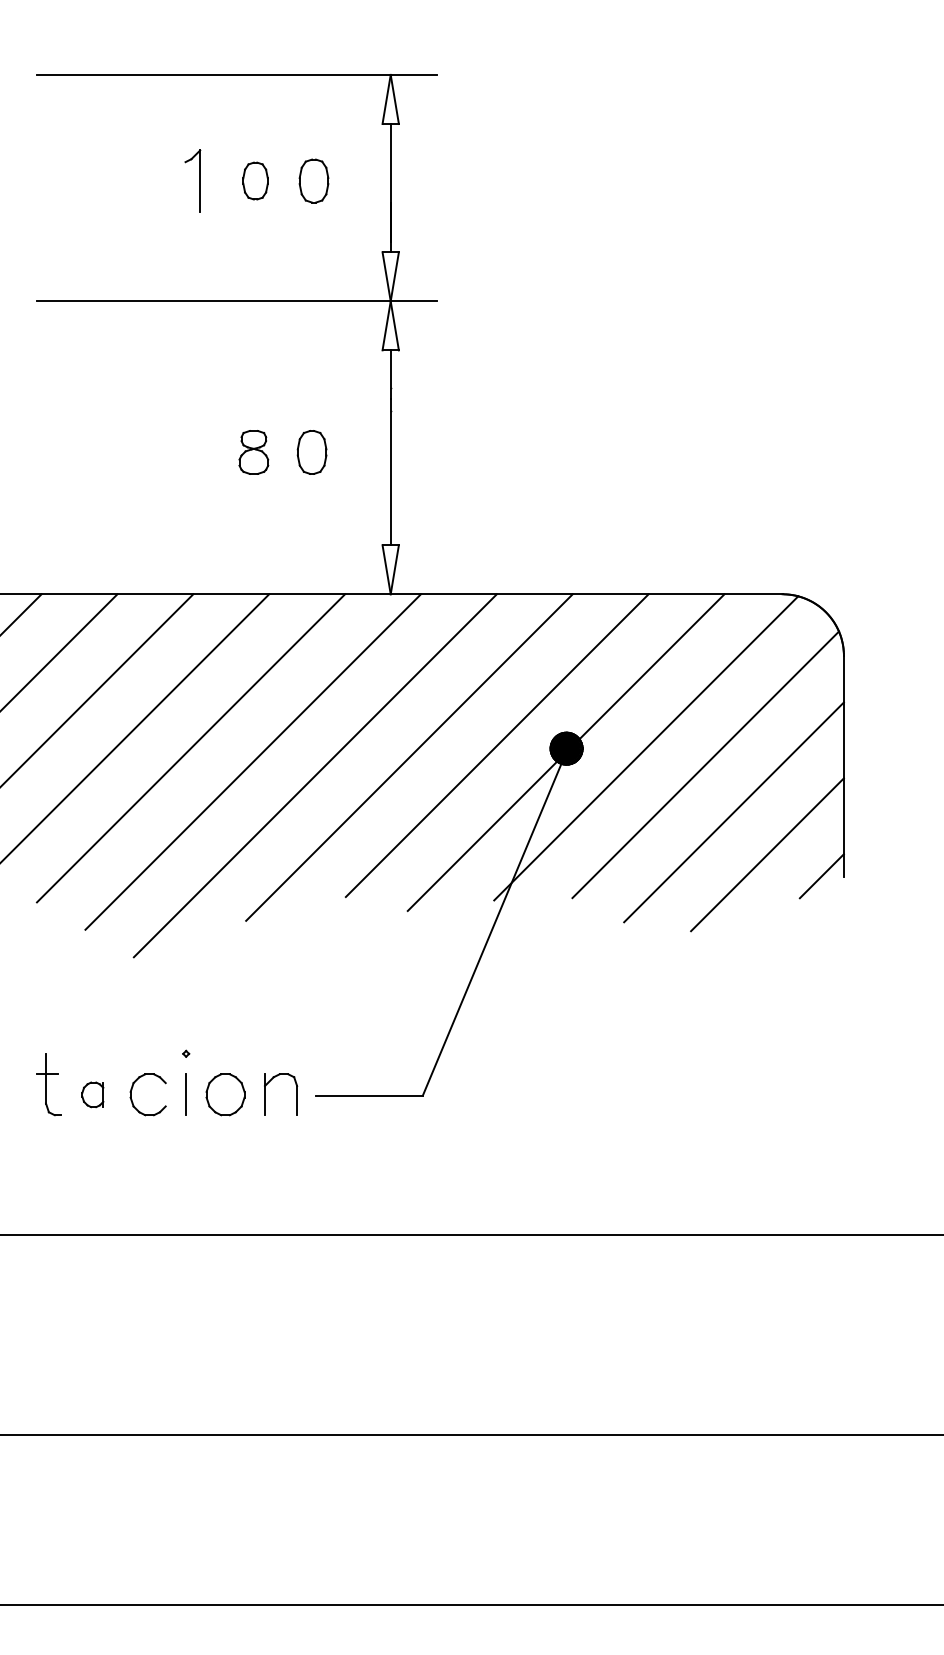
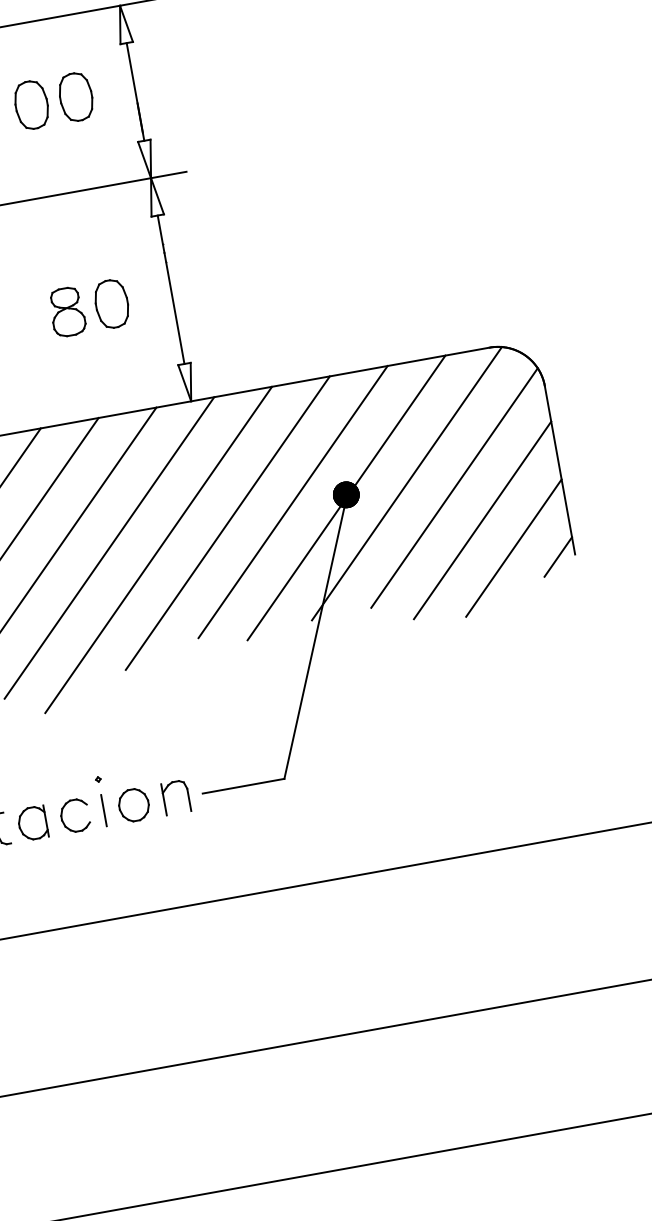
part: (255, 180) -> (31, 104), size x1.67
part: (313, 180) -> (75, 96), size x1.43
part: (253, 452) -> (67, 312), size x1.43
part: (311, 452) -> (111, 304), size x1.43
part: (92, 1094) -> (32, 823), size x1.67

